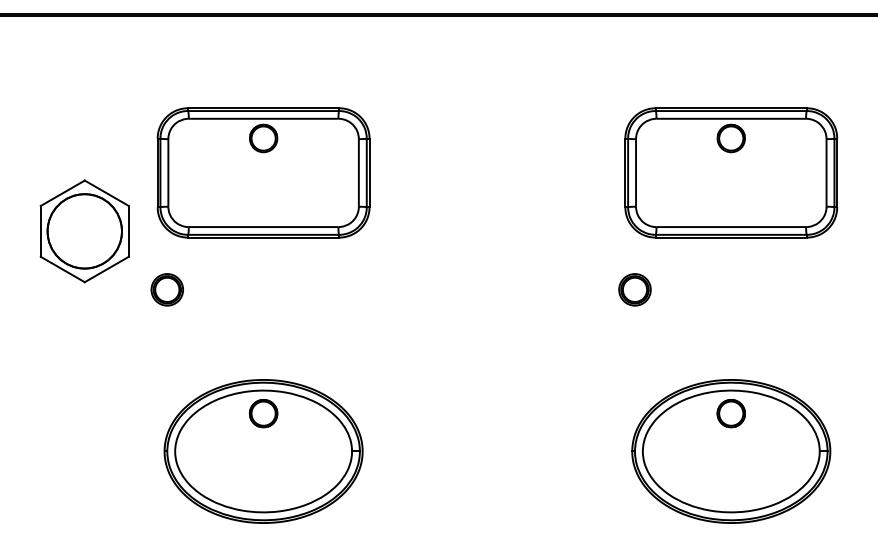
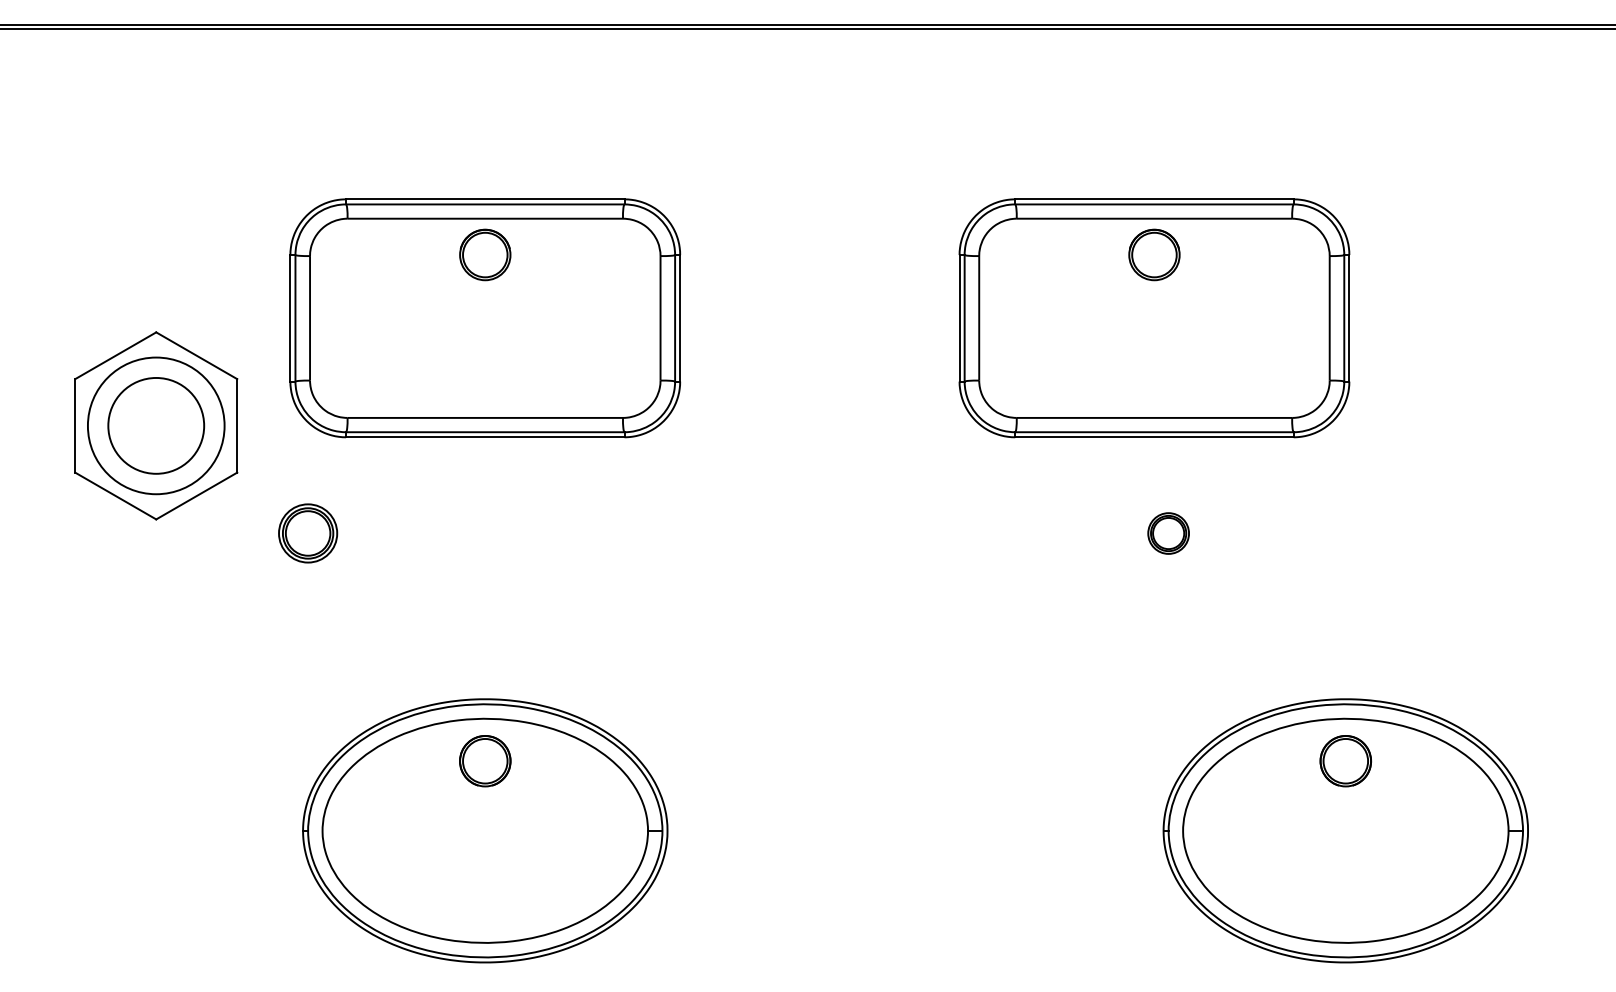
part: (731, 172) -> (1154, 317), moved
circle: (84, 231) -> (155, 426), size x0.7
part: (634, 289) -> (1167, 532), size x0.7

